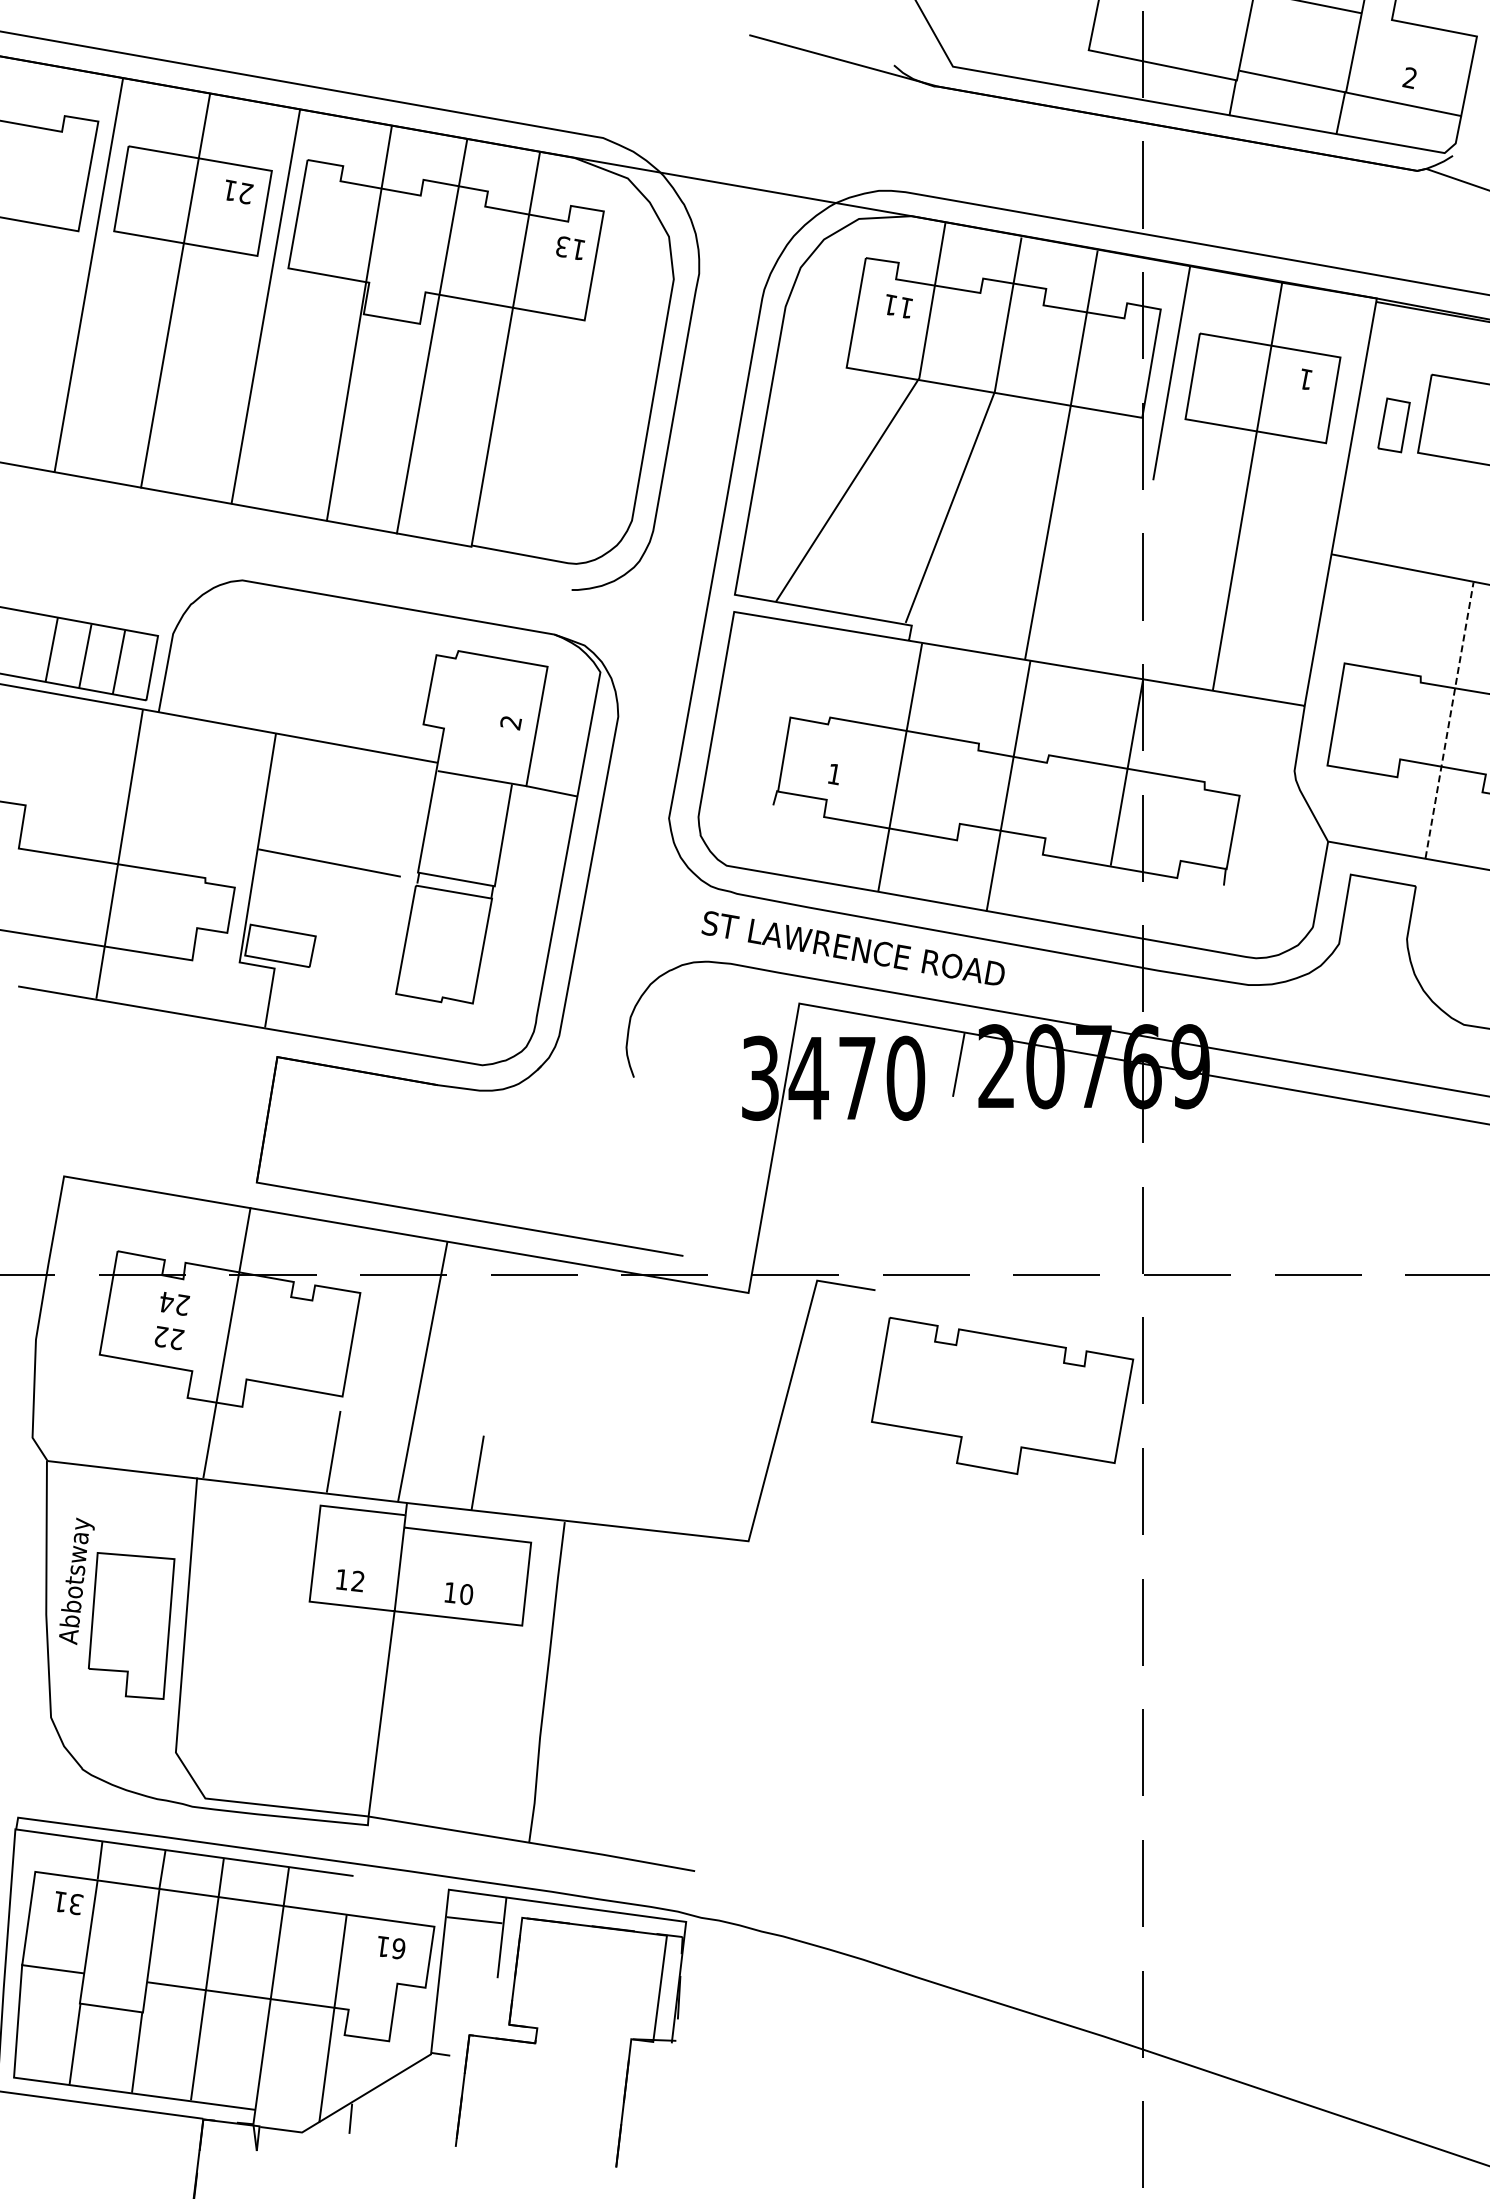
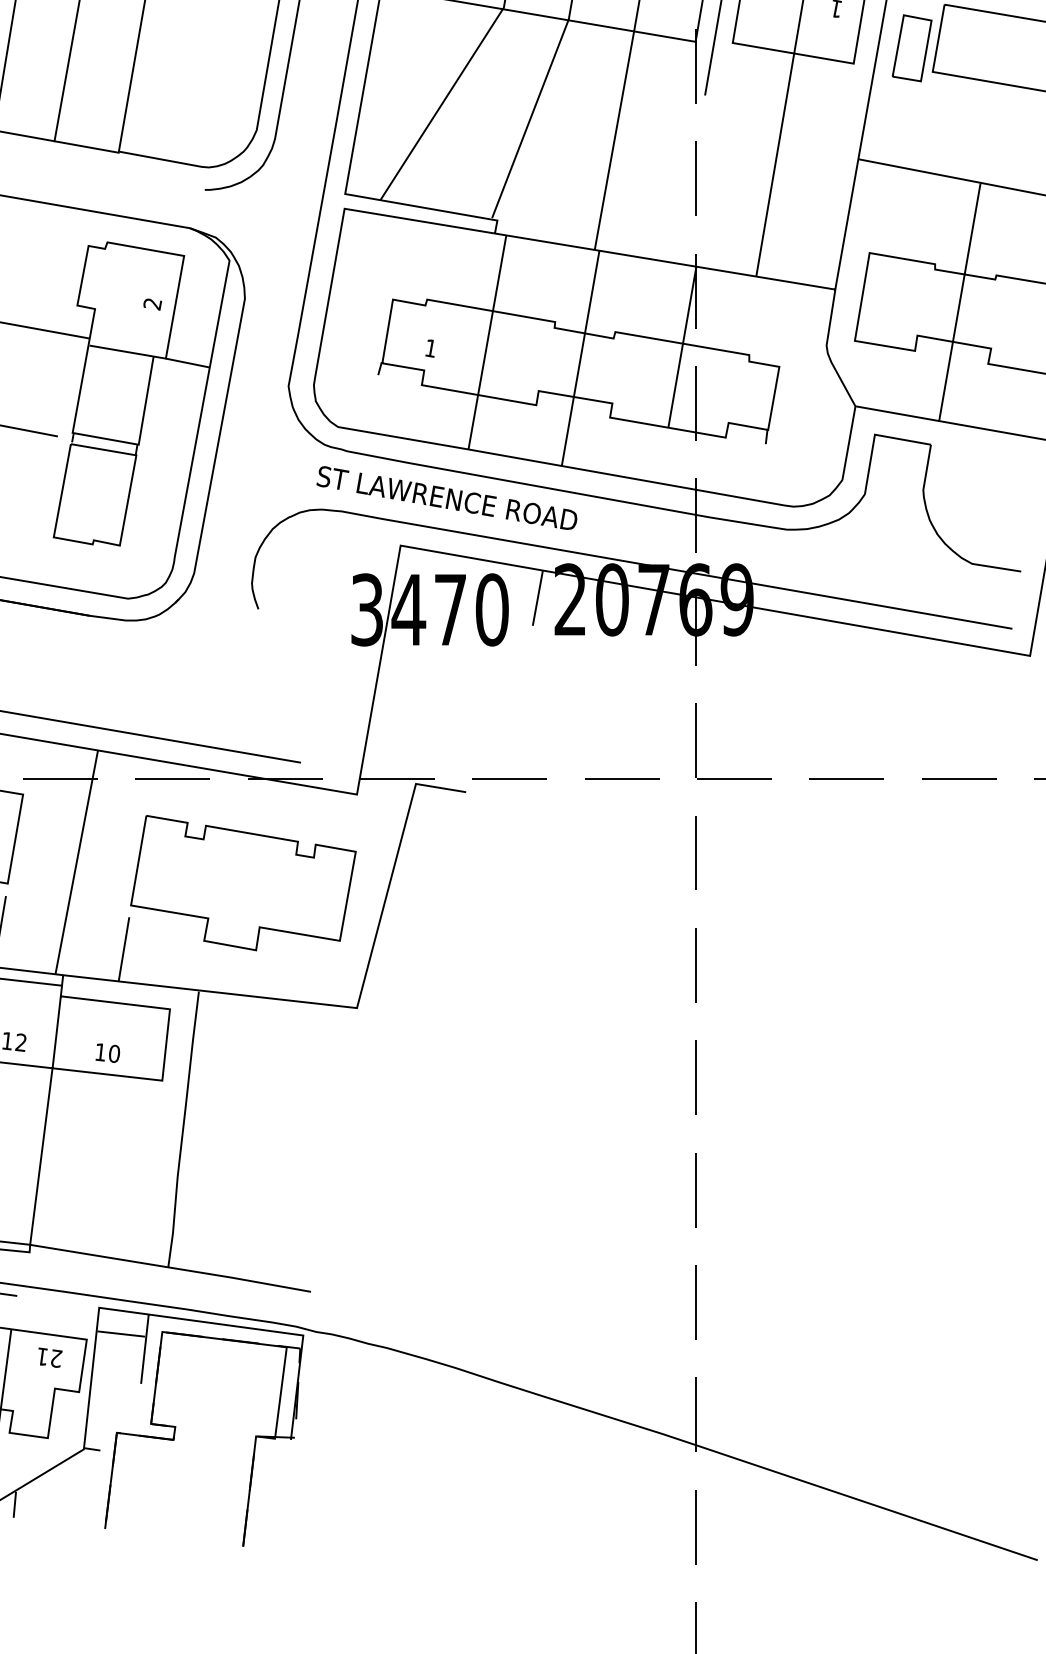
part: (1393, 425) -> (911, 48), size x1.43
line: (1449, 720) -> (959, 302), dashed -> solid
part: (1002, 1395) -> (243, 882), moved
text: (399, 1948) -> (56, 1358), 61 -> 21

